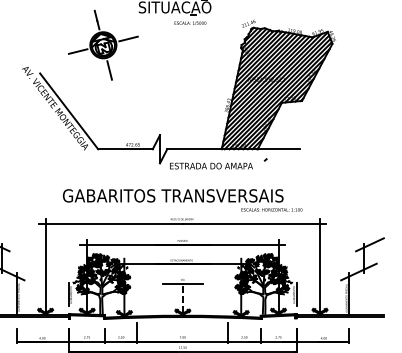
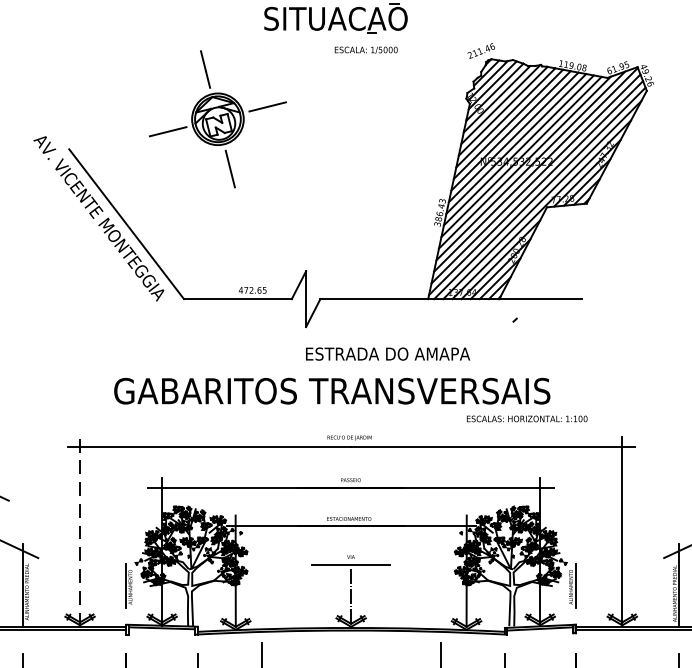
part: (103, 44) -> (218, 117), moved
text: (211, 165) -> (388, 352), moved
line: (45, 266) -> (79, 530), solid -> dashed

